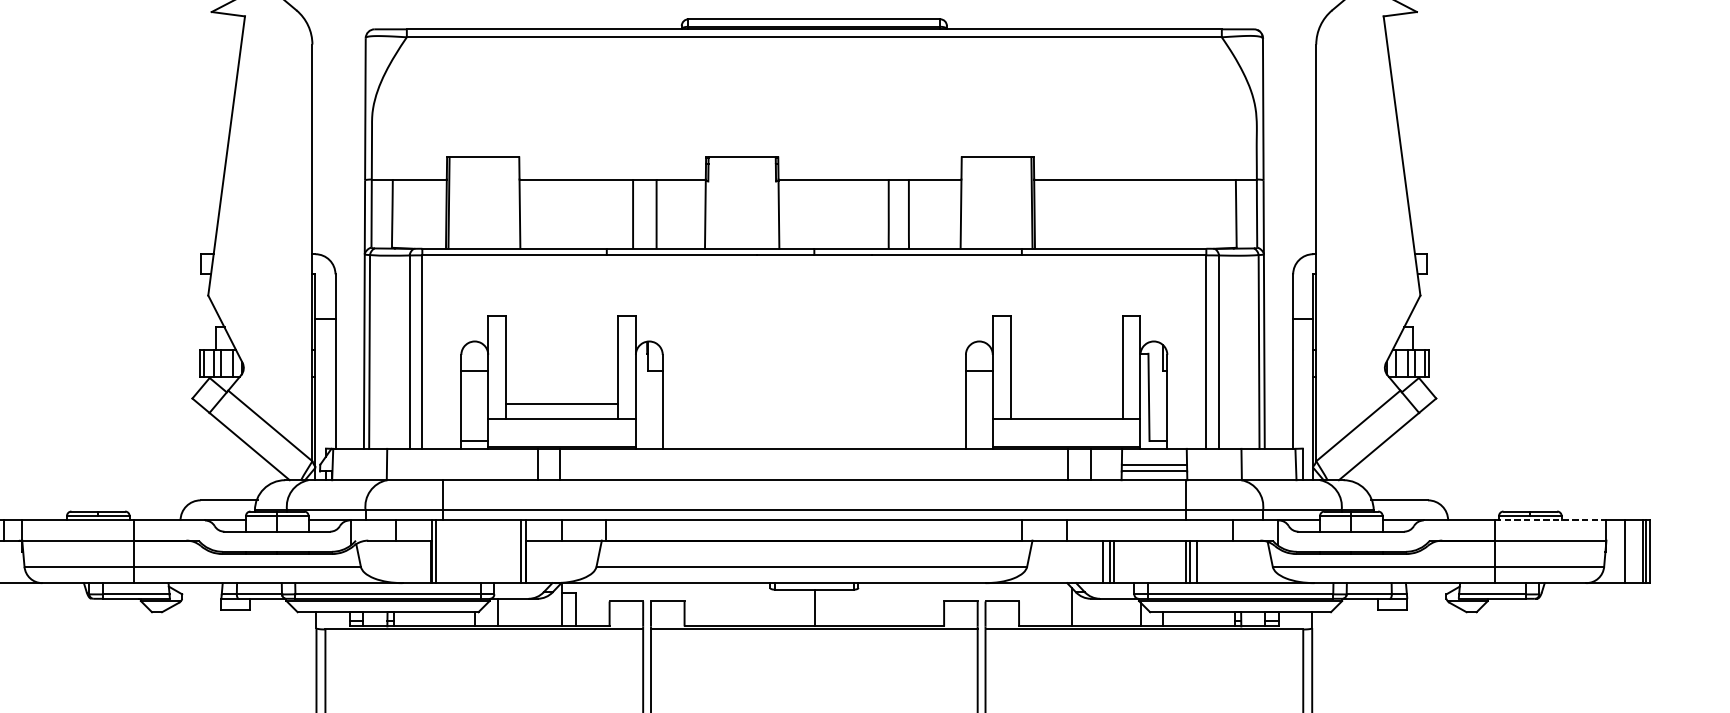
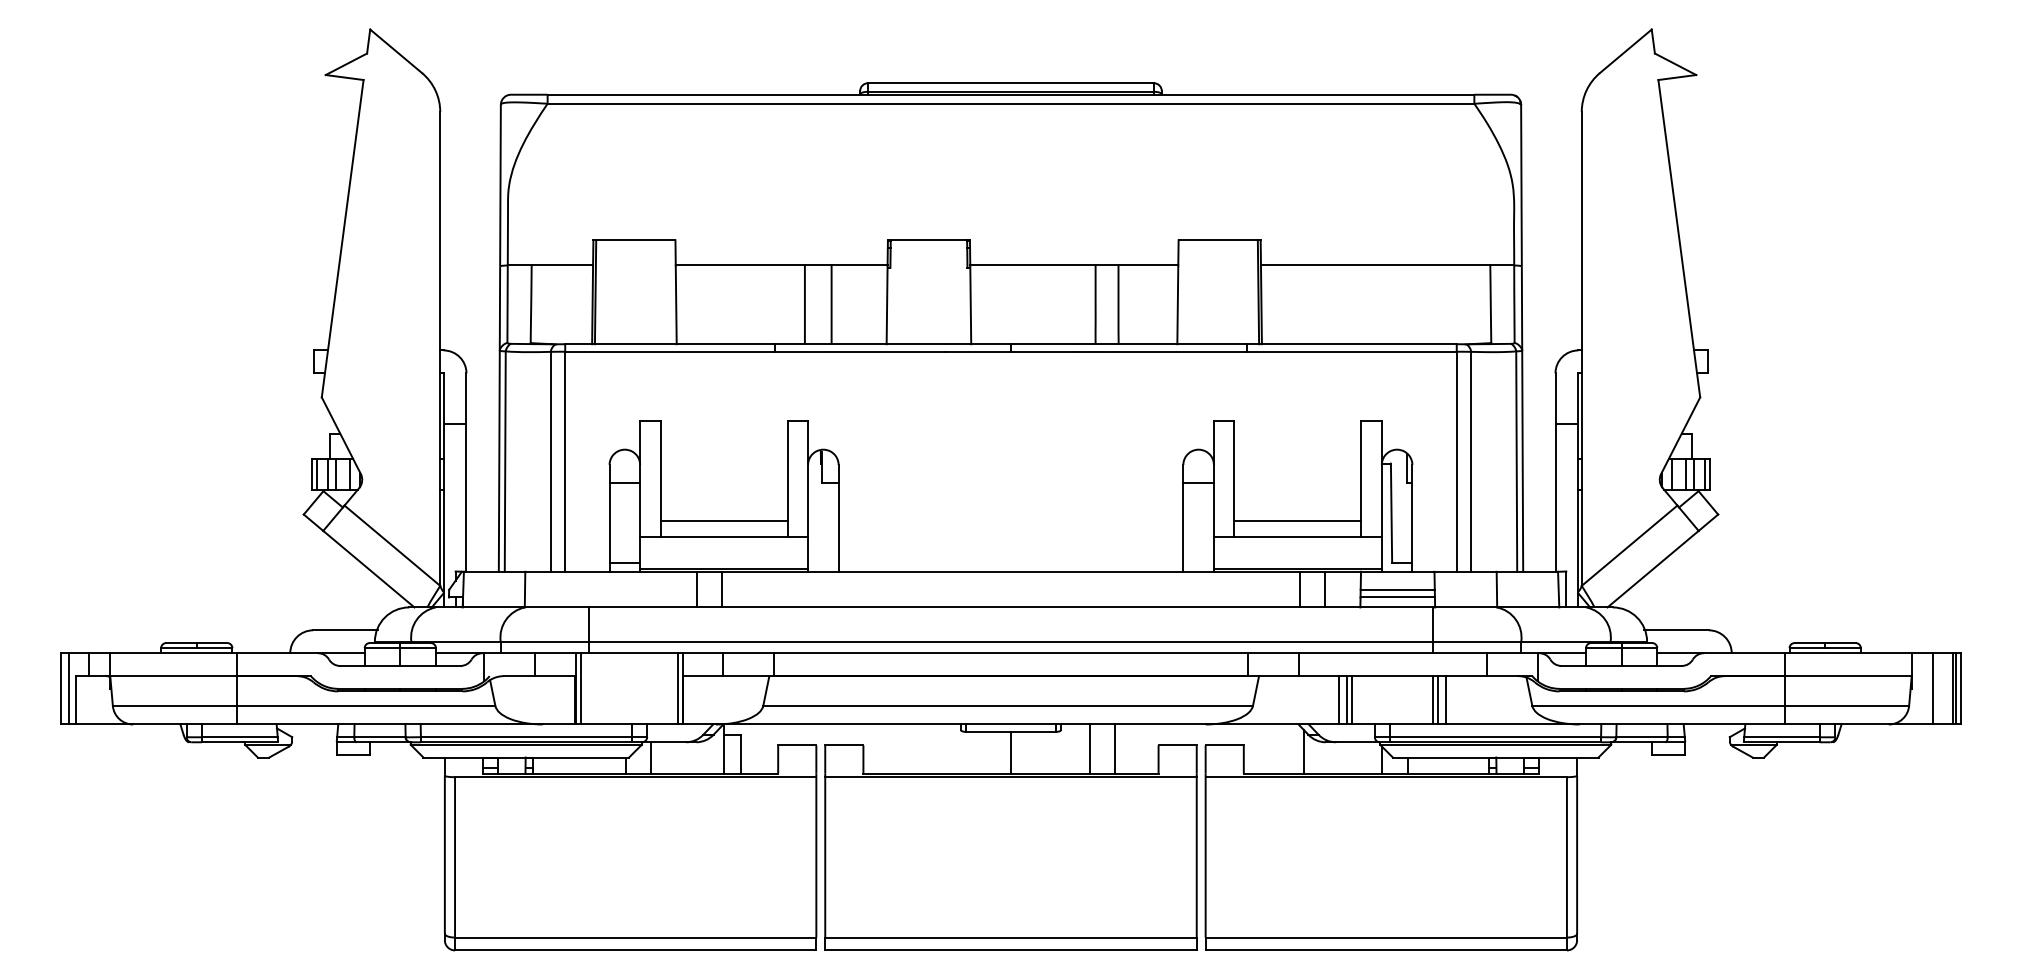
line: (1066, 403) -> (1297, 520), added
line: (1550, 520) -> (1848, 653), dashed -> solid
line: (883, 604) -> (1089, 748), added
line: (906, 604) -> (1115, 748), added

